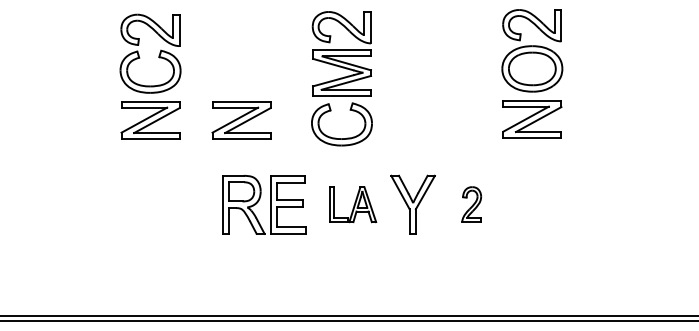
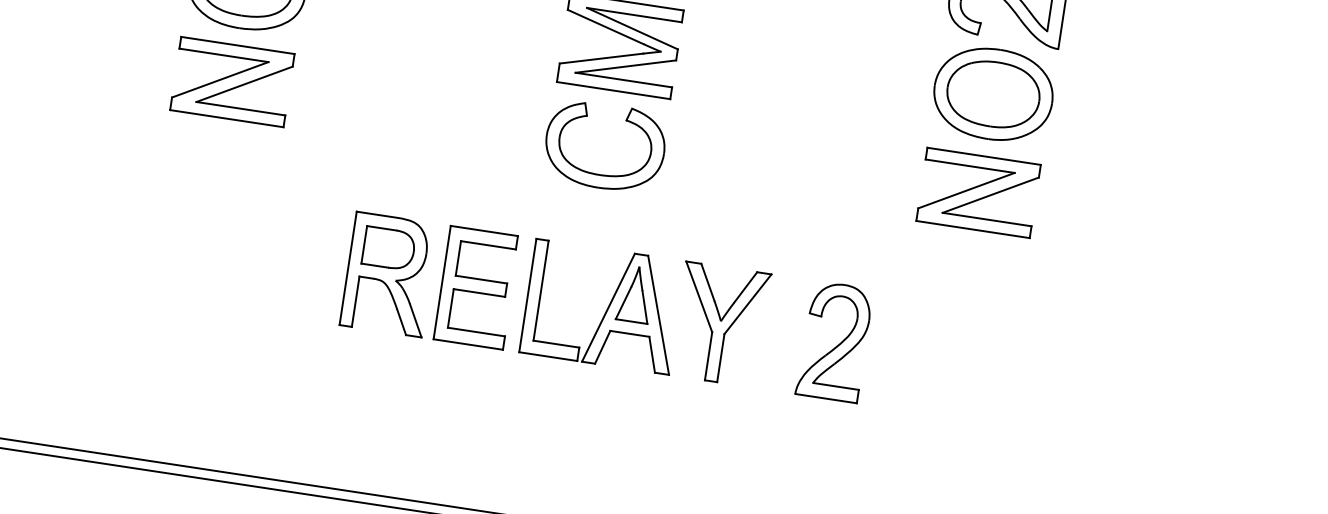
part: (241, 120) -> (409, 109), removed
part: (353, 204) -> (603, 306), size x1.67
part: (471, 204) -> (834, 341), size x1.67

